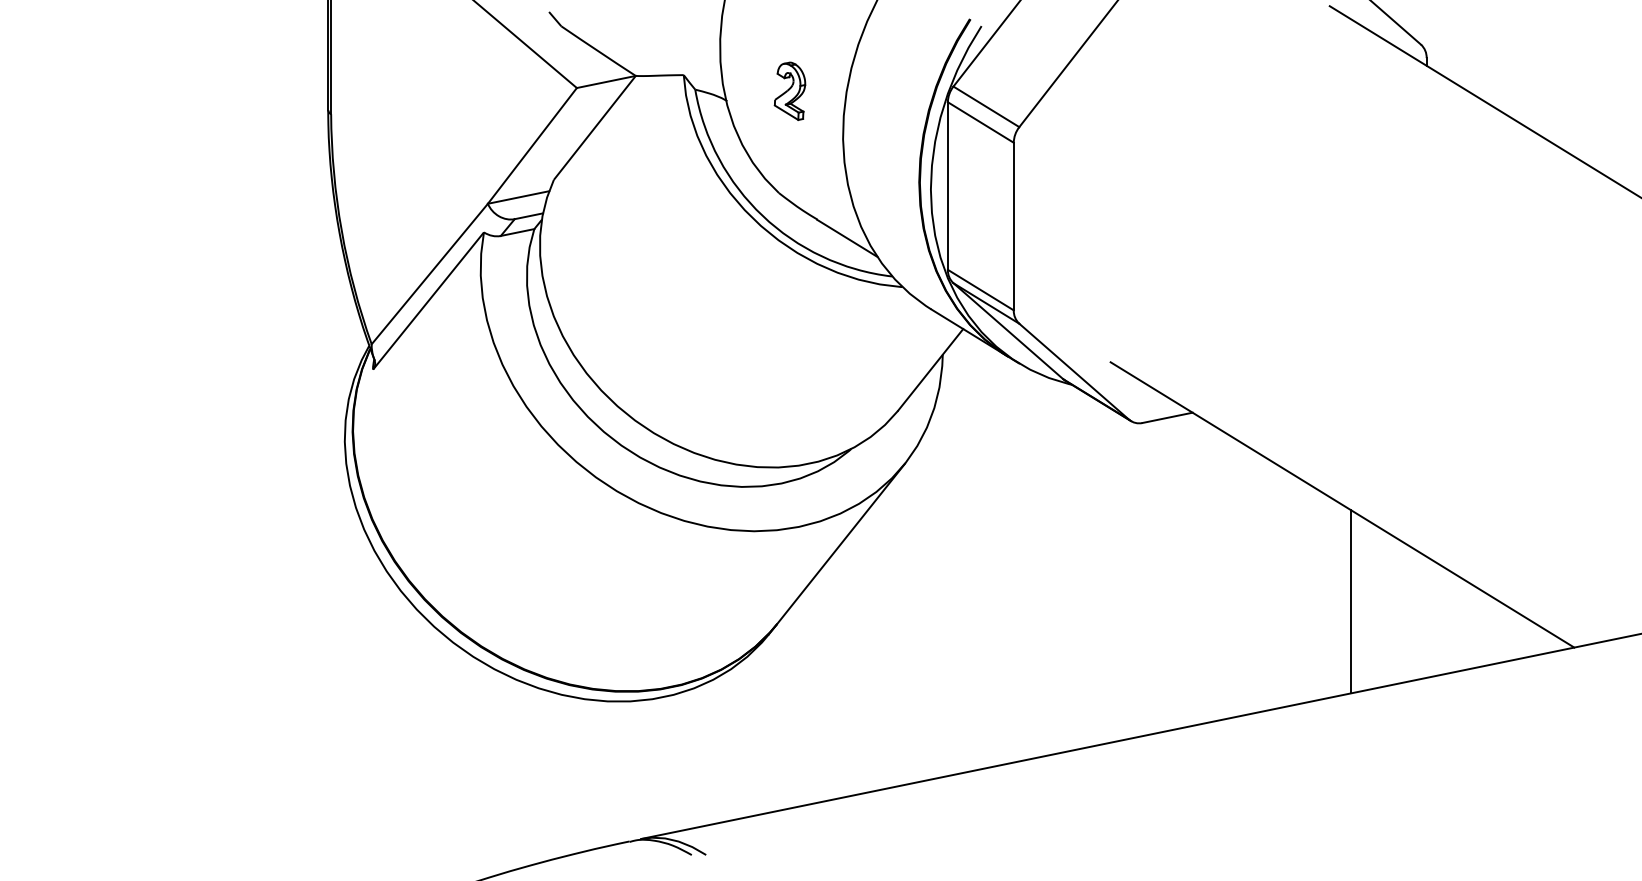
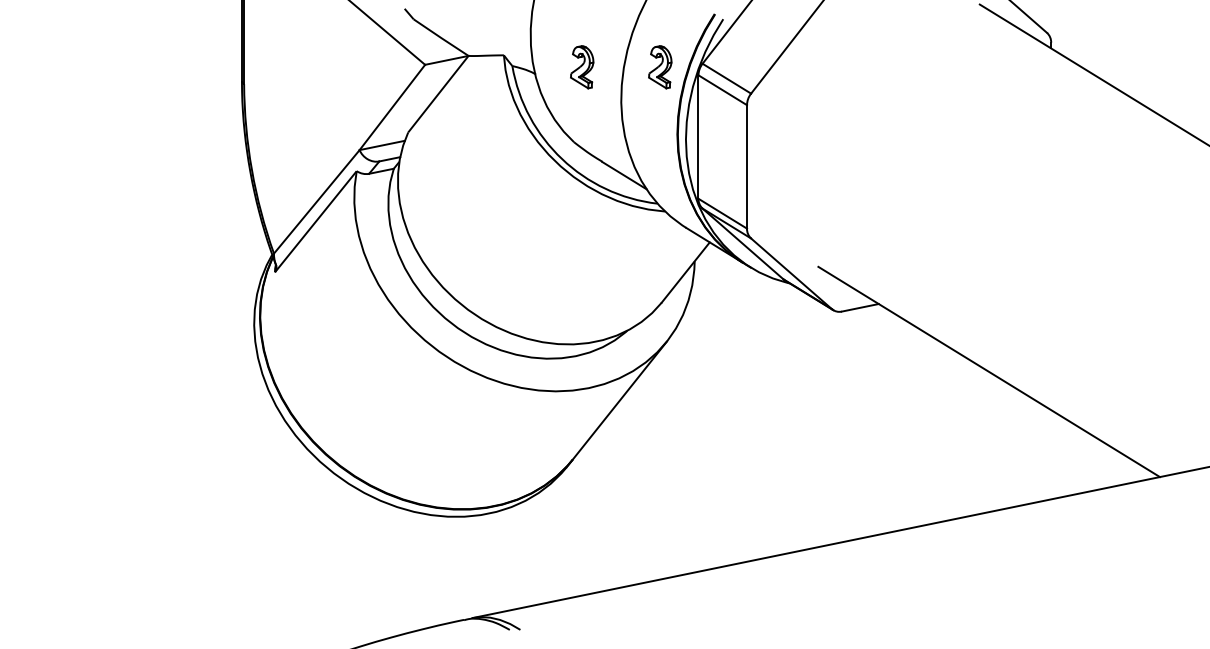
part: (895, 90) -> (659, 66), added
line: (1350, 601) -> (995, 443), removed

